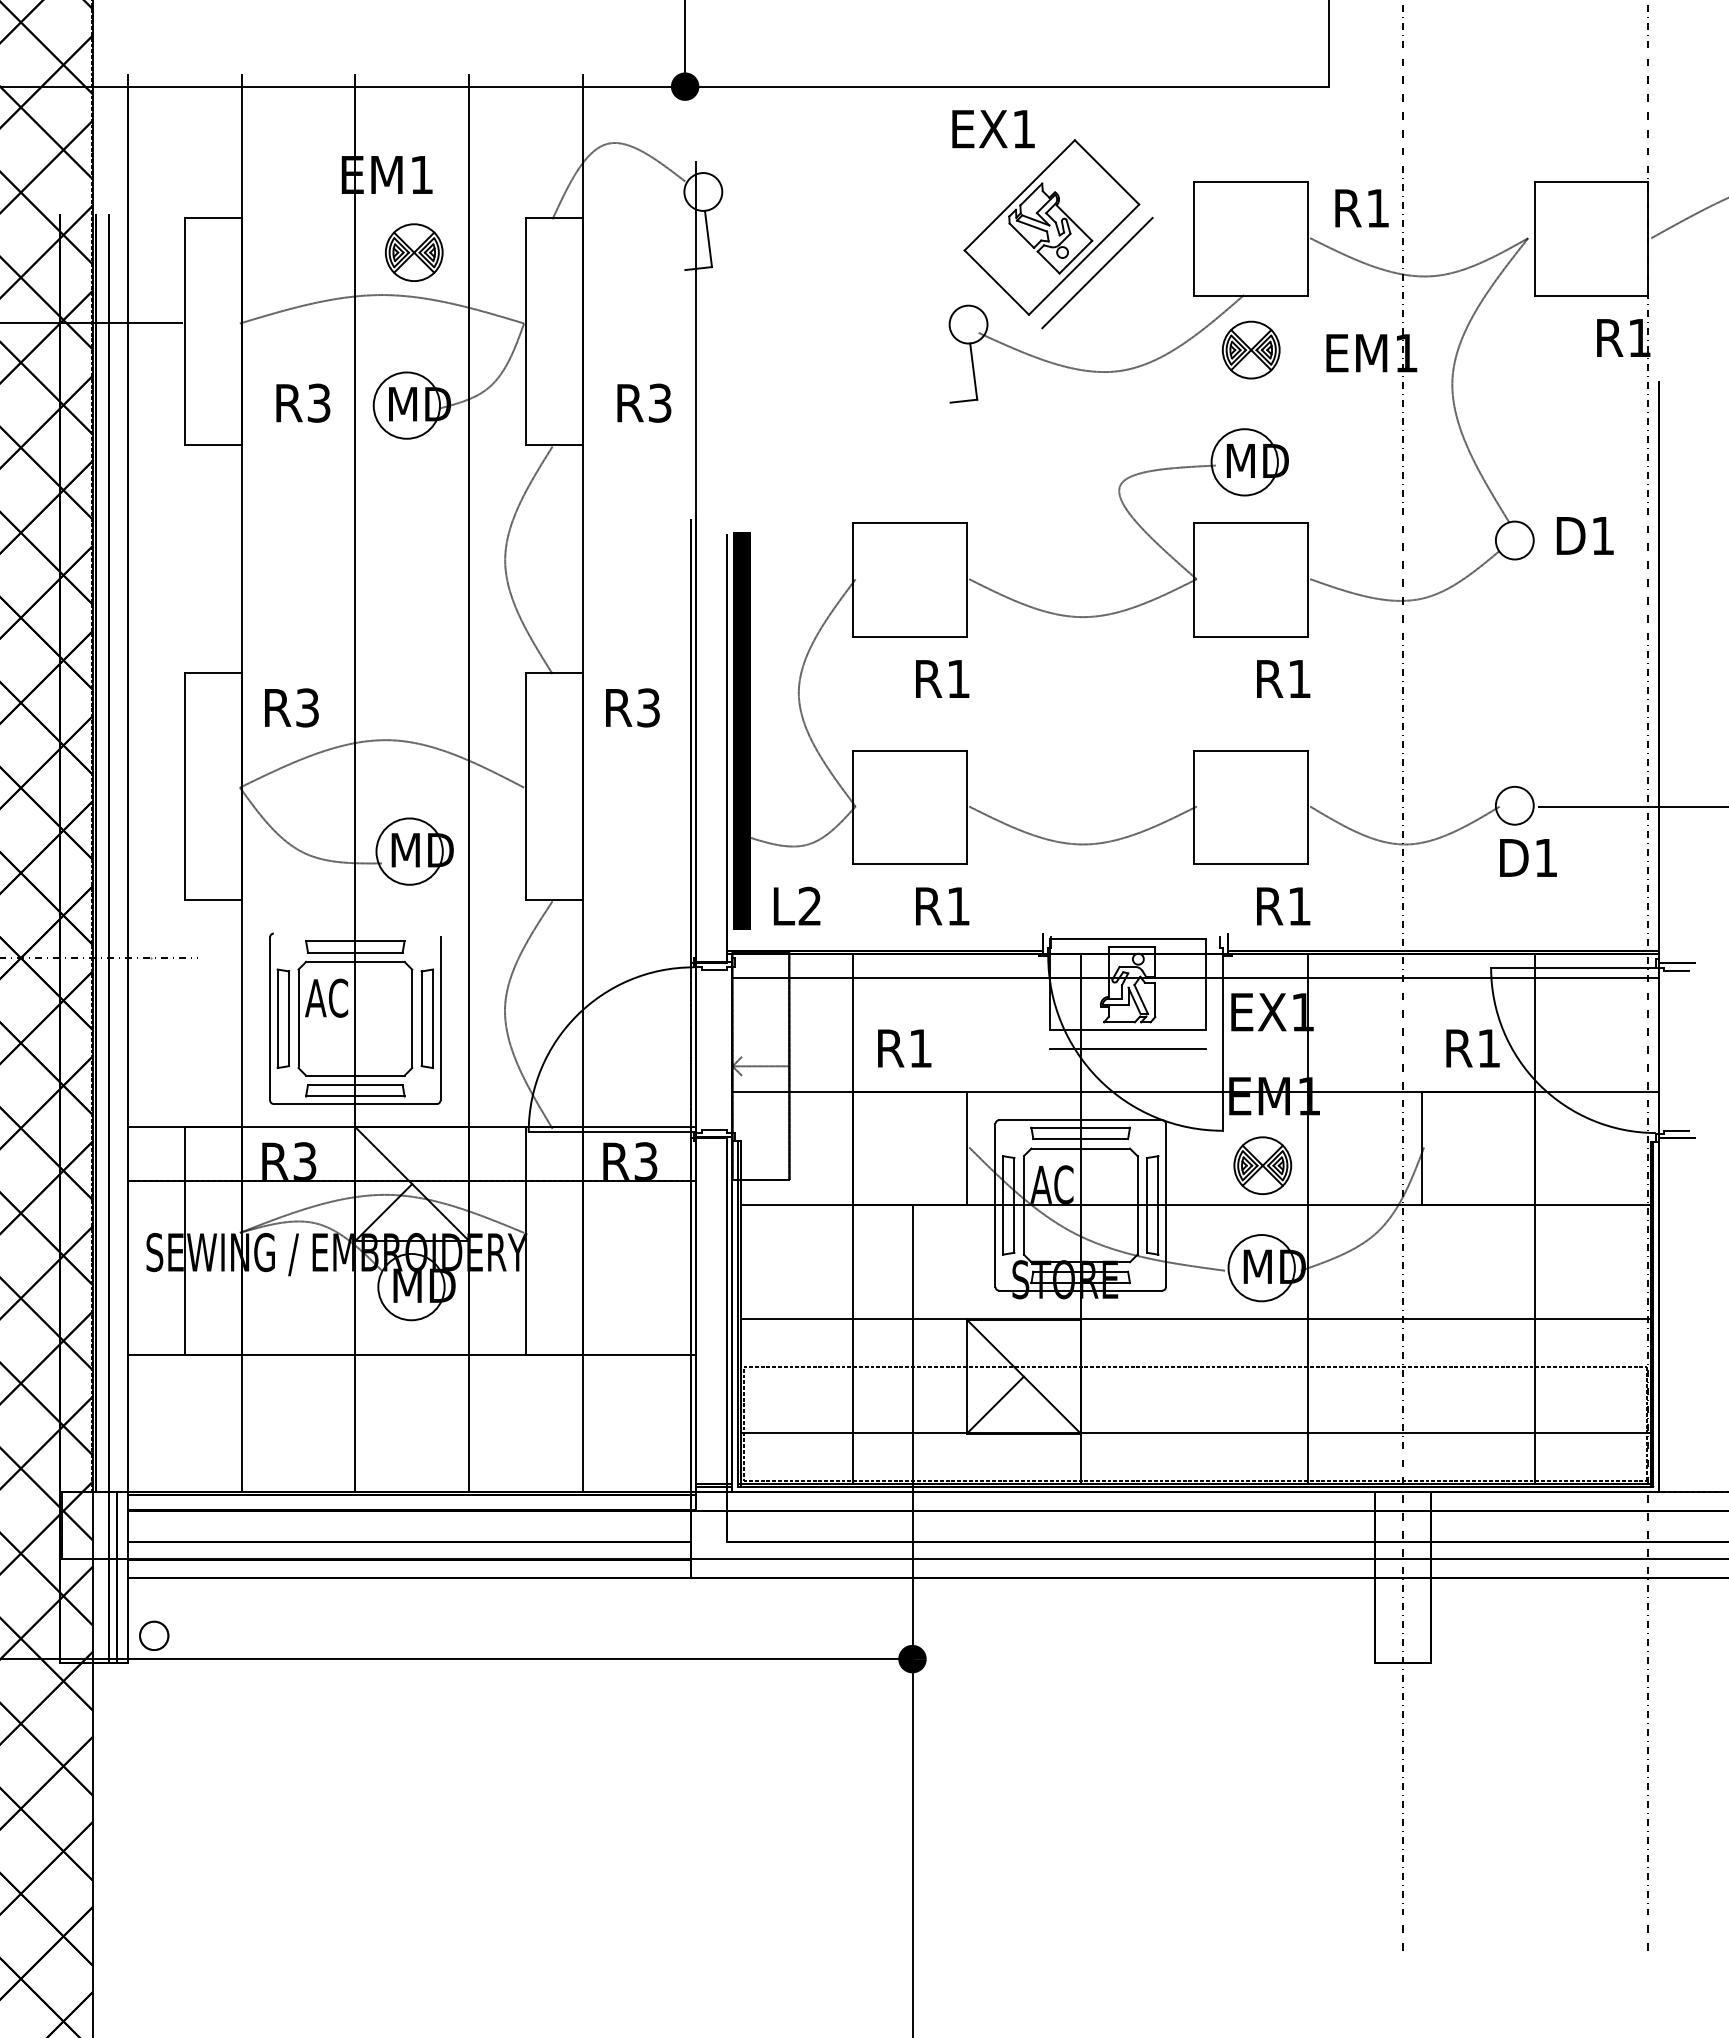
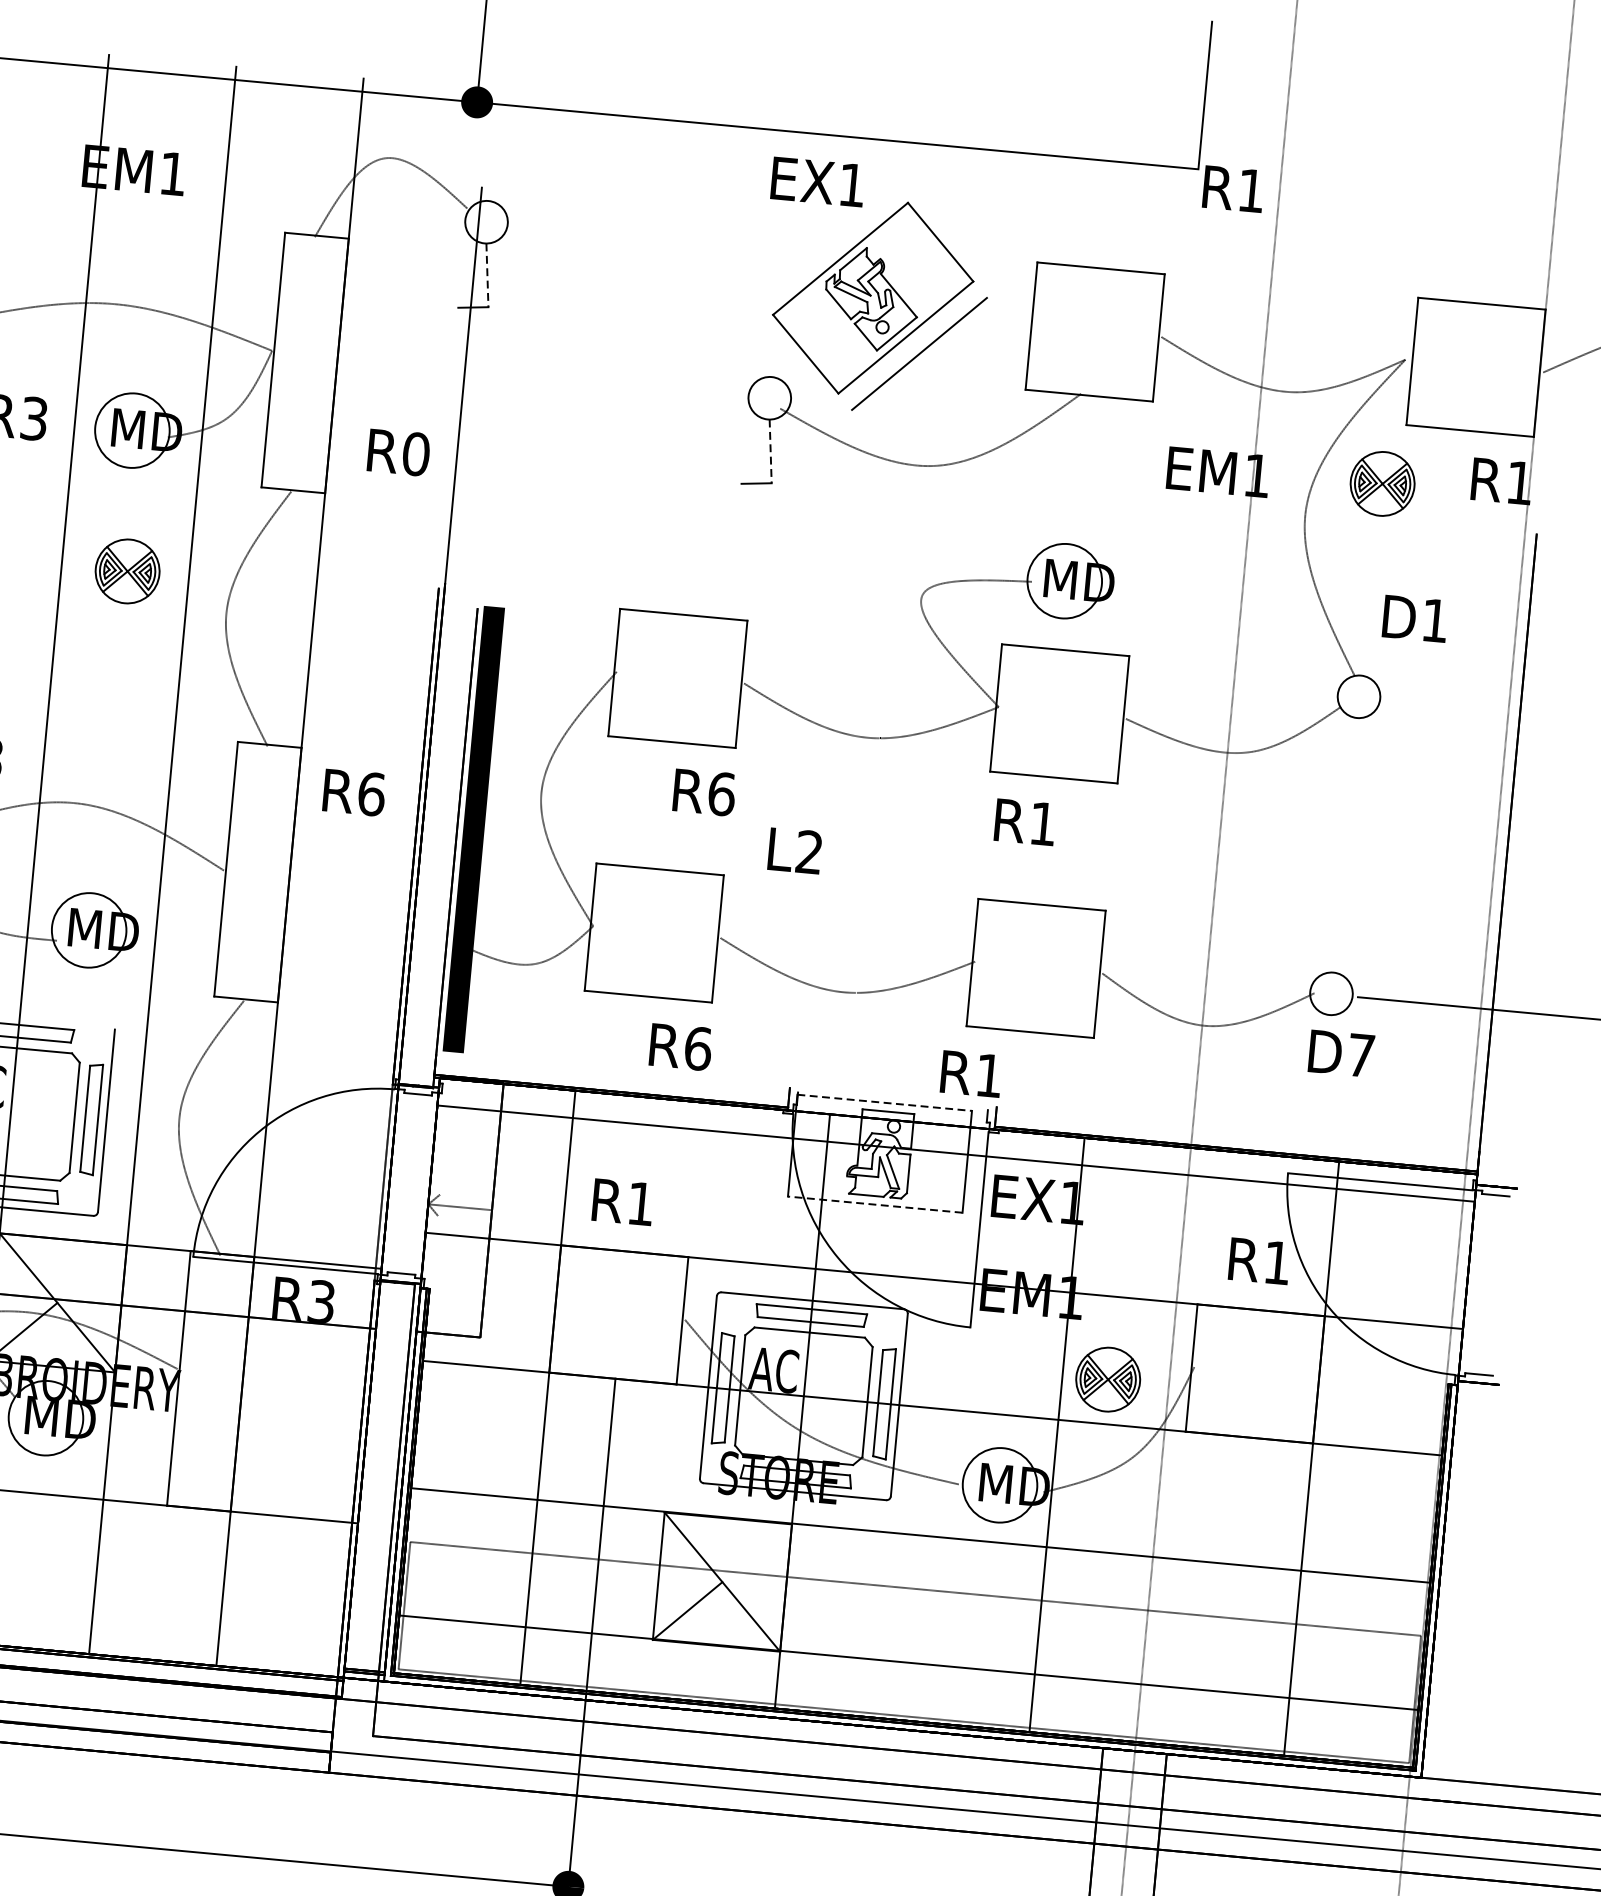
text: (1361, 208) -> (1232, 189), moved
line: (708, 239) -> (487, 275), solid -> dashed
part: (413, 252) -> (126, 571), moved
part: (1251, 349) -> (1383, 483), moved
line: (973, 372) -> (770, 452), solid -> dashed
text: (659, 402) -> (415, 453), R3 -> R0
text: (1584, 535) -> (1414, 618), moved
text: (958, 678) -> (721, 793), R1 -> R6
text: (1283, 678) -> (1025, 821), moved
text: (648, 707) -> (371, 793), R3 -> R6
text: (1546, 857) -> (1361, 1055), D1 -> D7
text: (796, 905) -> (794, 849), moved
text: (958, 905) -> (698, 1047), R1 -> R6
text: (1283, 906) -> (971, 1074), moved
line: (1128, 938) -> (885, 1102), solid -> dashed
line: (1128, 1029) -> (875, 1204), solid -> dashed
line: (1128, 1048) -> (873, 1225), removed
part: (1262, 1165) -> (1107, 1379), moved

